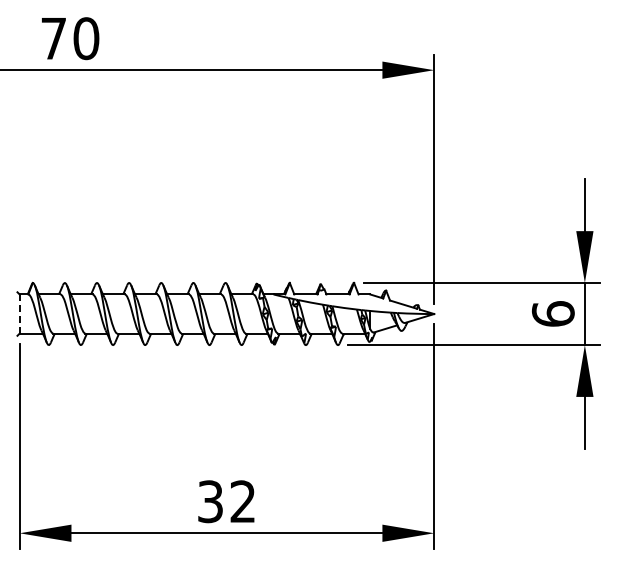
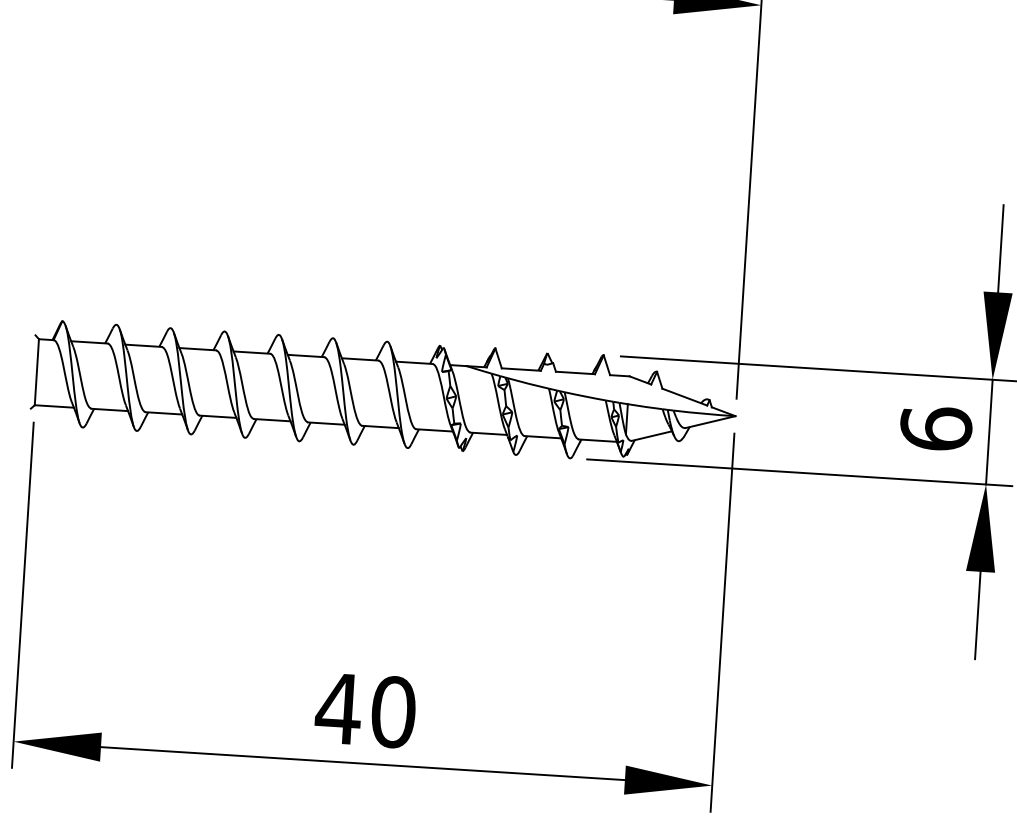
line: (19, 314) -> (36, 372), dashed -> solid
text: (226, 501) -> (365, 710), 32 -> 40

